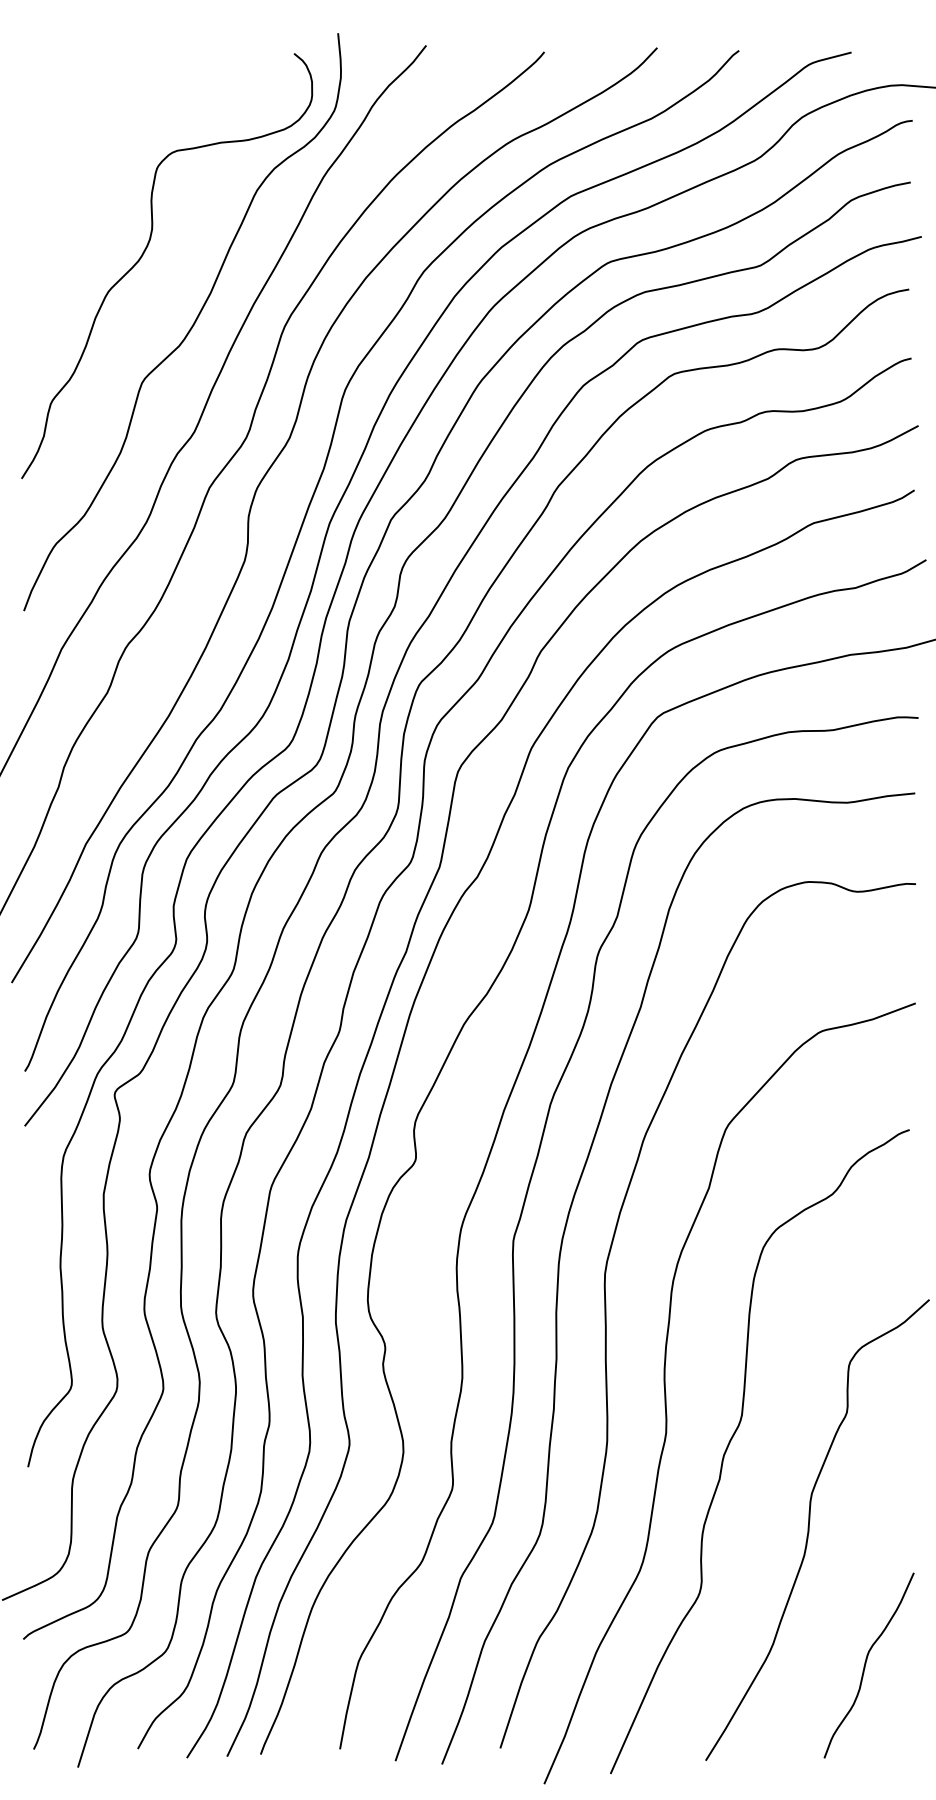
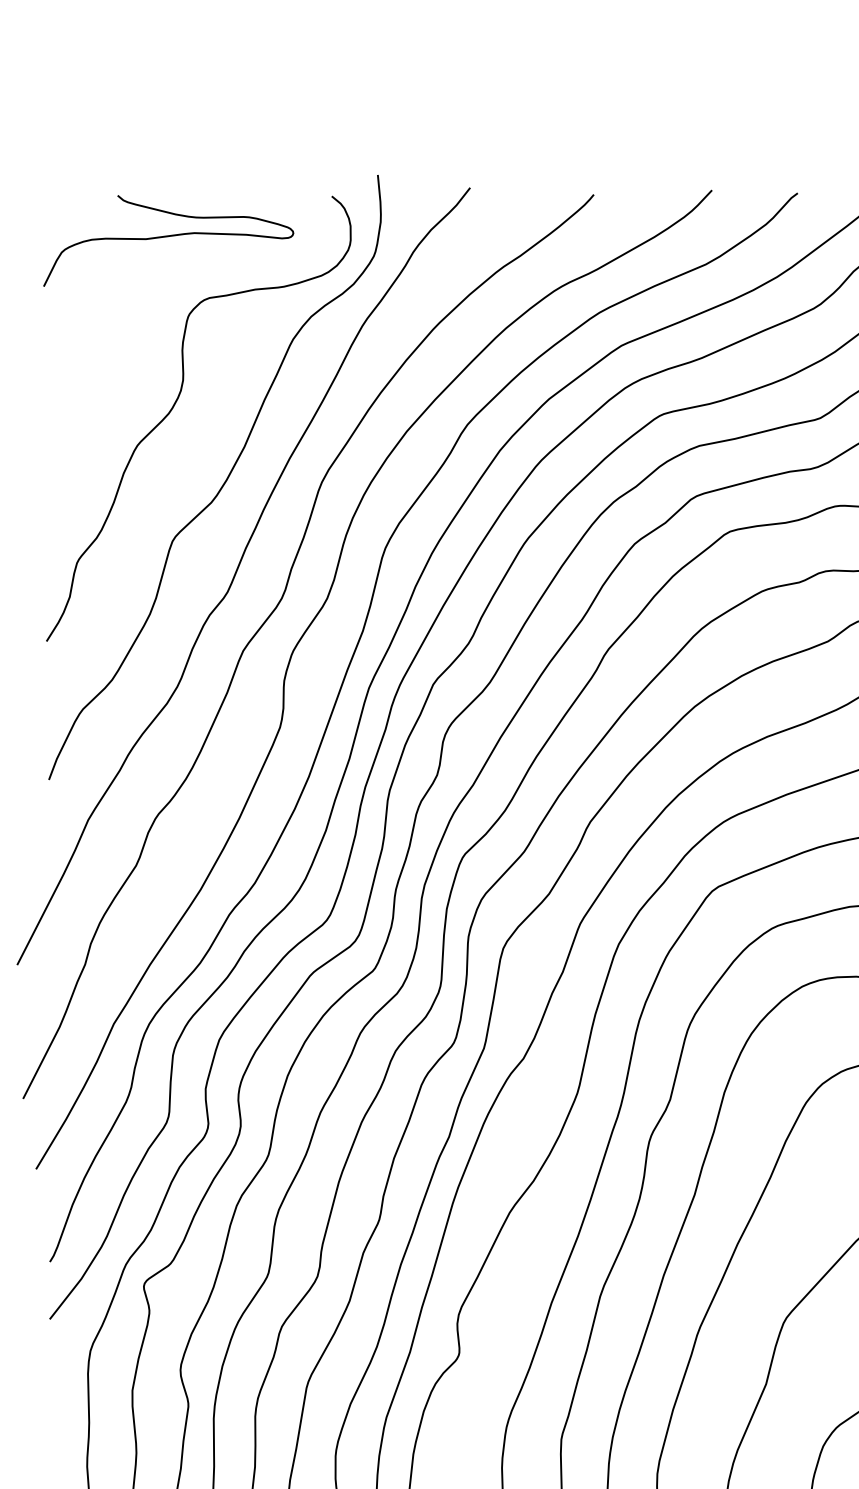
curve: (138, 92) -> (168, 237), added

